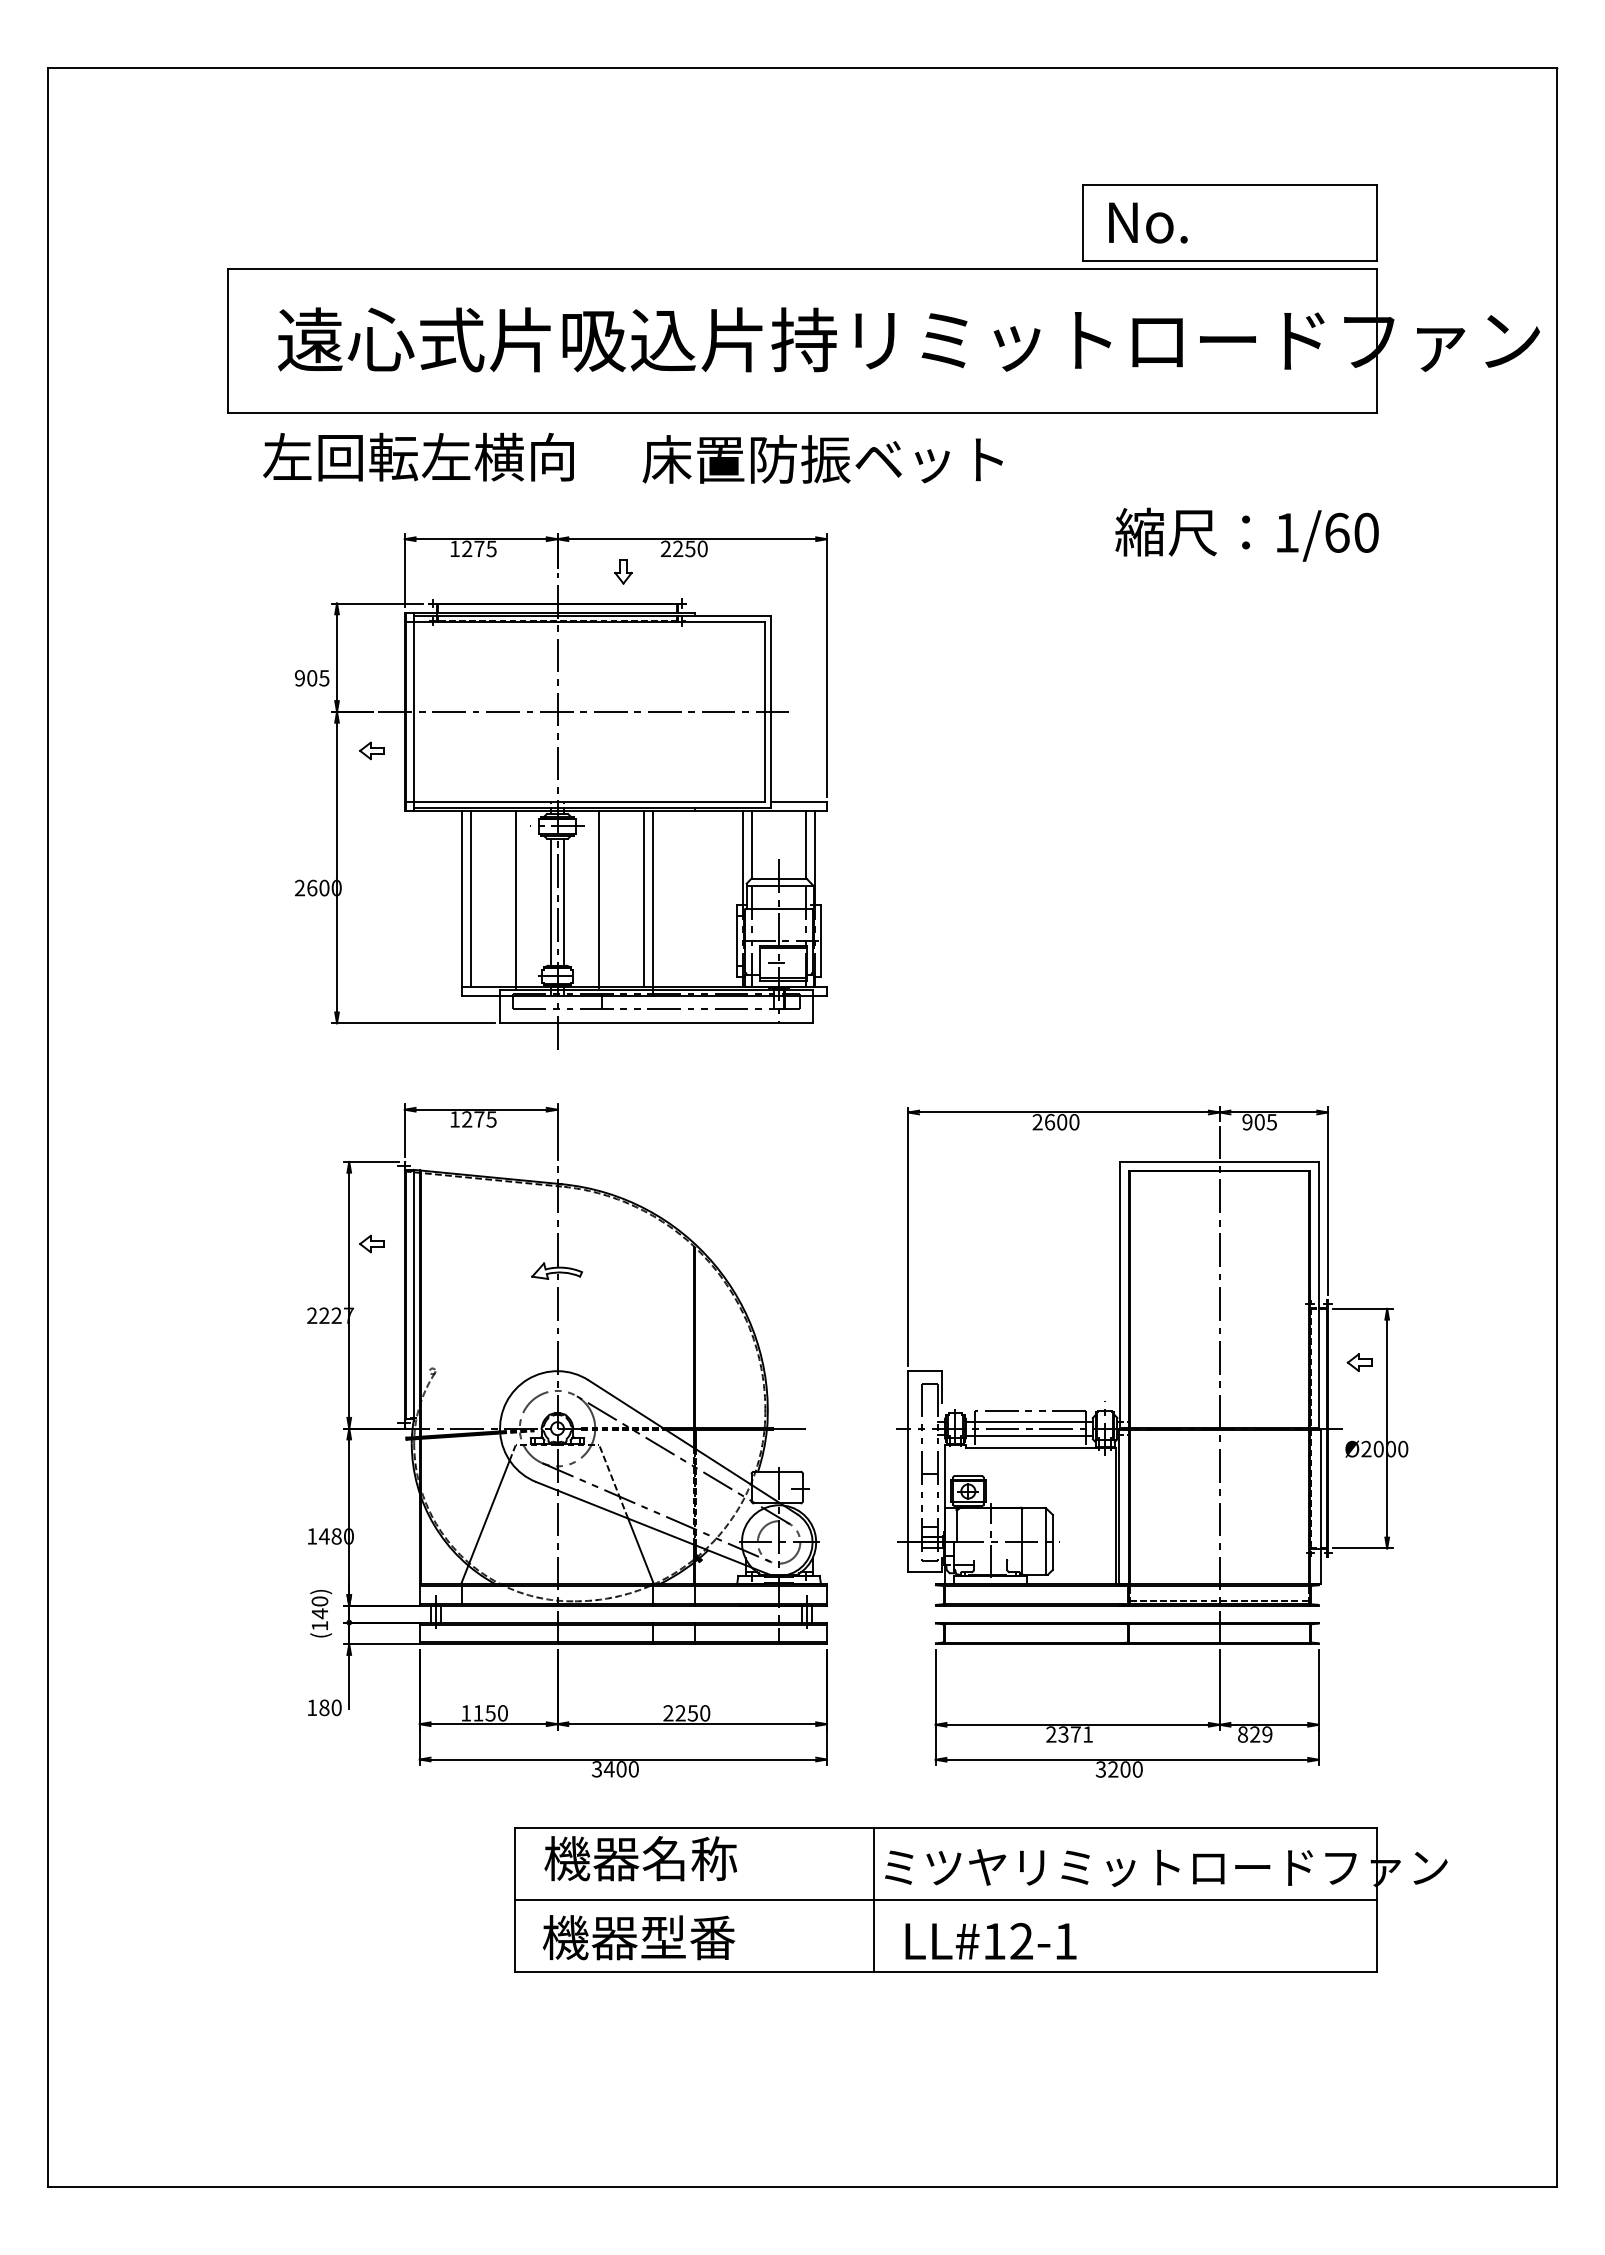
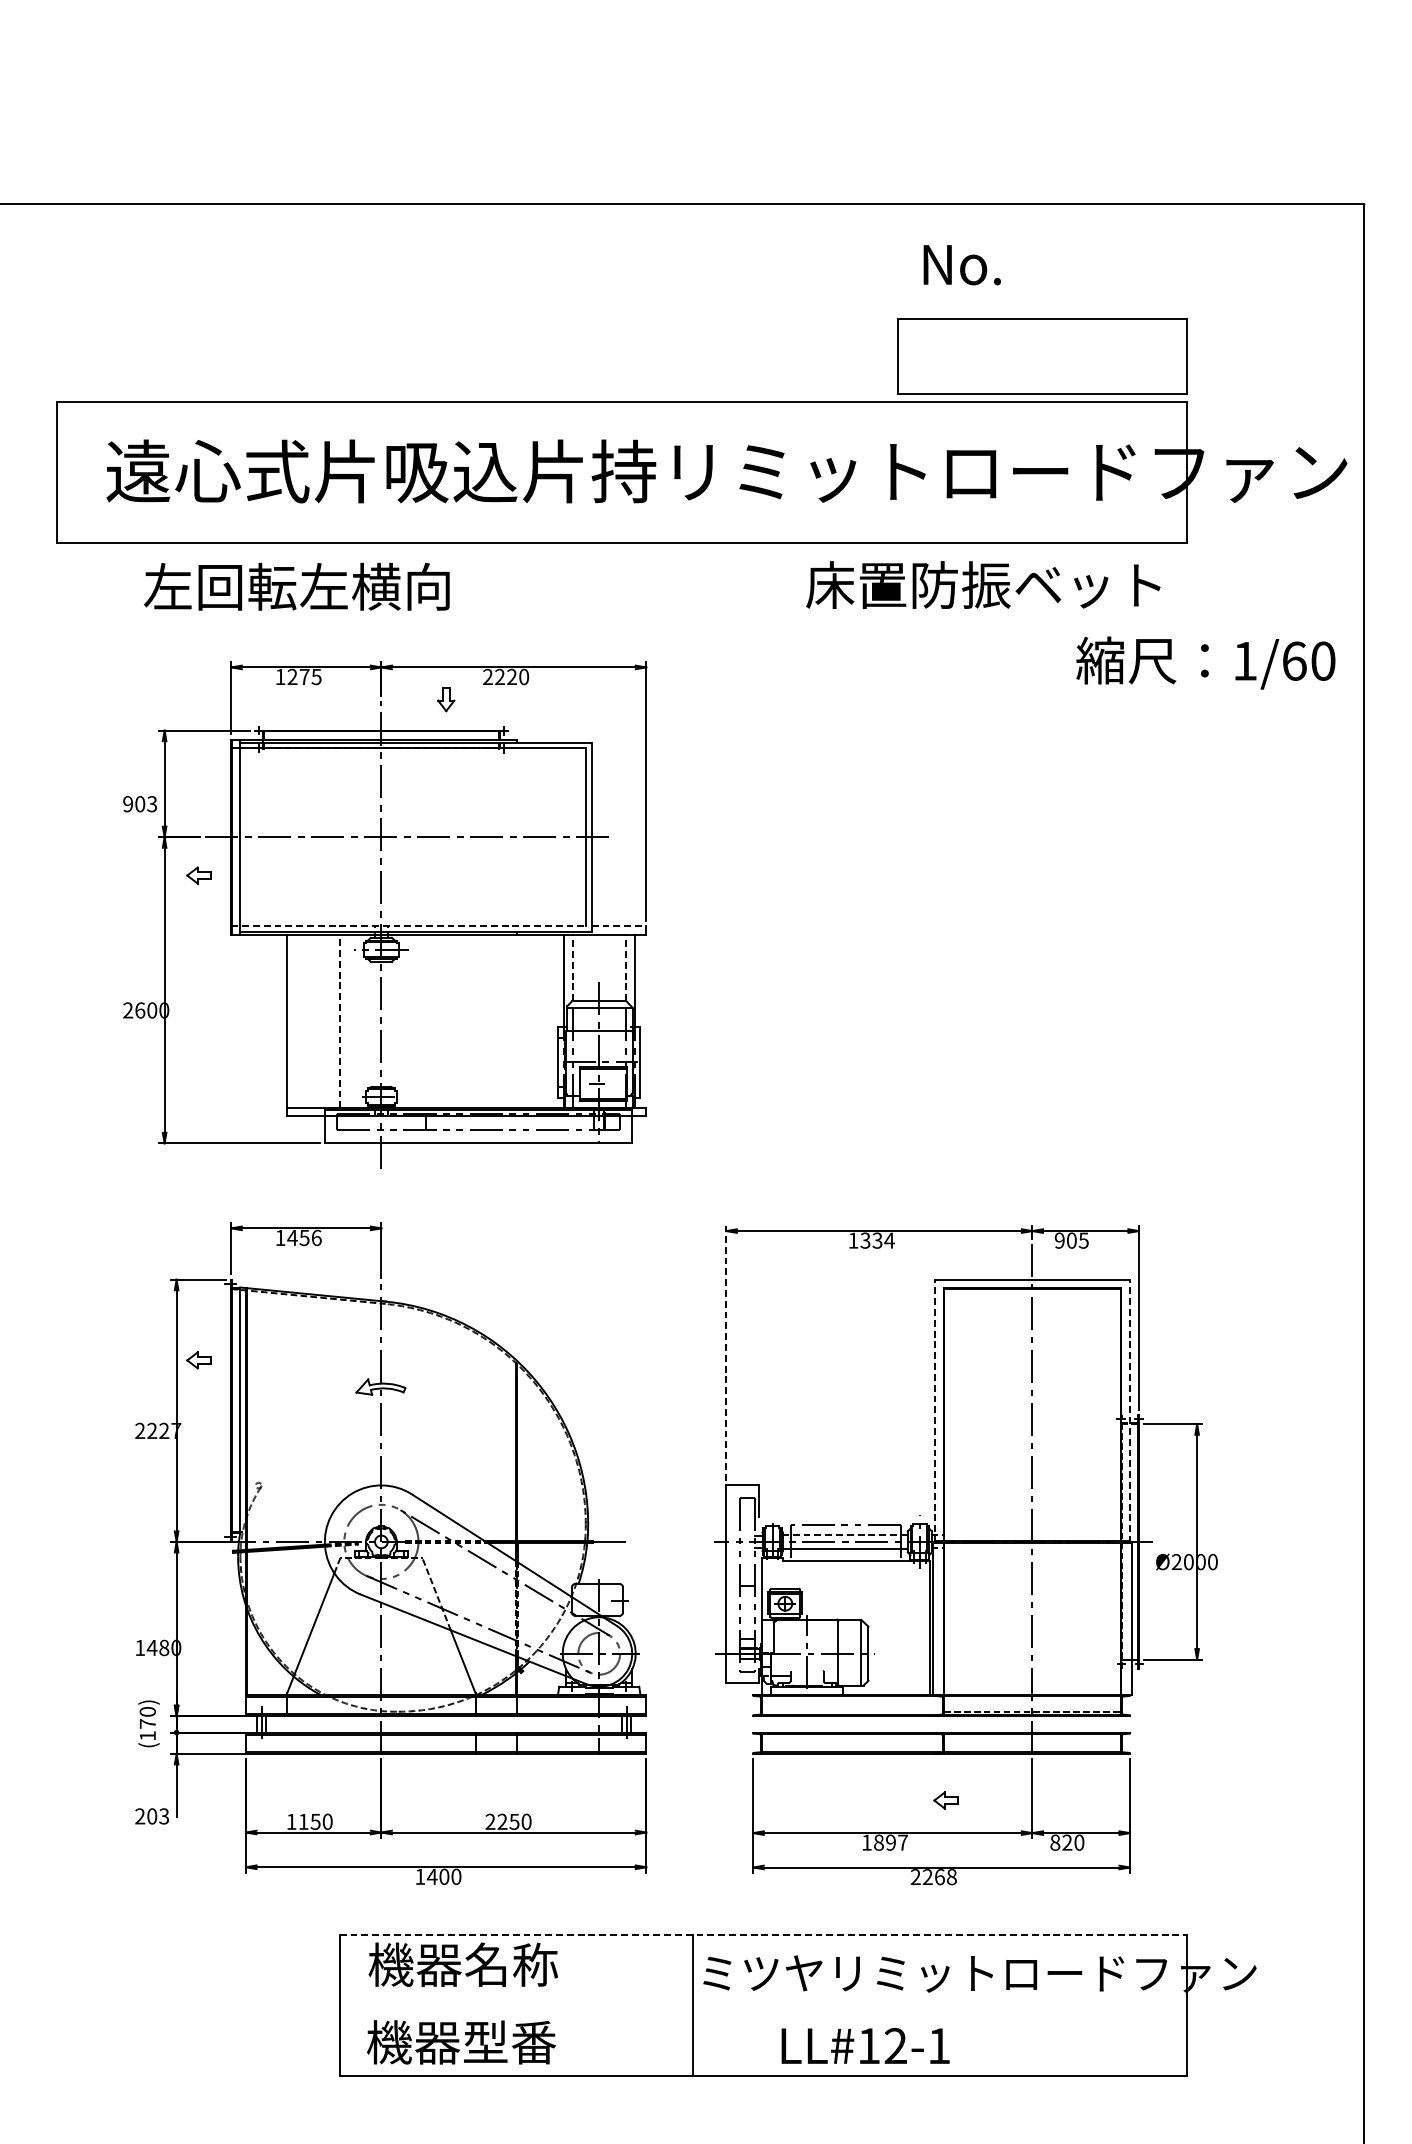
text: (1148, 222) -> (962, 264), moved
text: (418, 456) -> (296, 586), moved
text: (822, 459) -> (983, 585), moved
text: (1246, 534) -> (1205, 662), moved
text: (690, 548) -> (512, 676), 2250 -> 2220
text: (324, 678) -> (152, 804), 905 -> 903
line: (585, 802) -> (408, 926), solid -> dashed
line: (799, 802) -> (619, 926), solid -> dashed
line: (752, 844) -> (573, 967), solid -> dashed
line: (806, 844) -> (626, 967), solid -> dashed
line: (470, 898) -> (295, 1020), removed
line: (515, 898) -> (340, 1020), solid -> dashed
line: (644, 898) -> (466, 1020), removed
line: (599, 899) -> (422, 1021), removed
line: (550, 901) -> (374, 1023), removed
line: (564, 901) -> (388, 1023), removed
line: (653, 903) -> (475, 1025), removed
text: (478, 1119) -> (303, 1237), 1275 -> 1456
text: (1055, 1121) -> (871, 1239), 2600 -> 1334
line: (908, 1236) -> (726, 1353), solid -> dashed
line: (1120, 1296) -> (934, 1412), solid -> dashed
line: (1318, 1296) -> (1129, 1412), solid -> dashed
part: (1359, 1362) -> (945, 1800), moved
line: (1029, 1421) -> (845, 1534), solid -> dashed
text: (319, 1613) -> (147, 1723), (140) -> (170)
text: (324, 1707) -> (152, 1816), 180 -> 203
text: (1069, 1734) -> (884, 1842), 2371 -> 1897
text: (1267, 1734) -> (1079, 1842), 829 -> 820
text: (596, 1769) -> (419, 1877), 3400 -> 1400
text: (1118, 1769) -> (932, 1877), 3200 -> 2268
line: (946, 1828) -> (763, 1935), solid -> dashed
line: (946, 1899) -> (763, 2004), removed
text: (990, 1941) -> (865, 2046), moved

